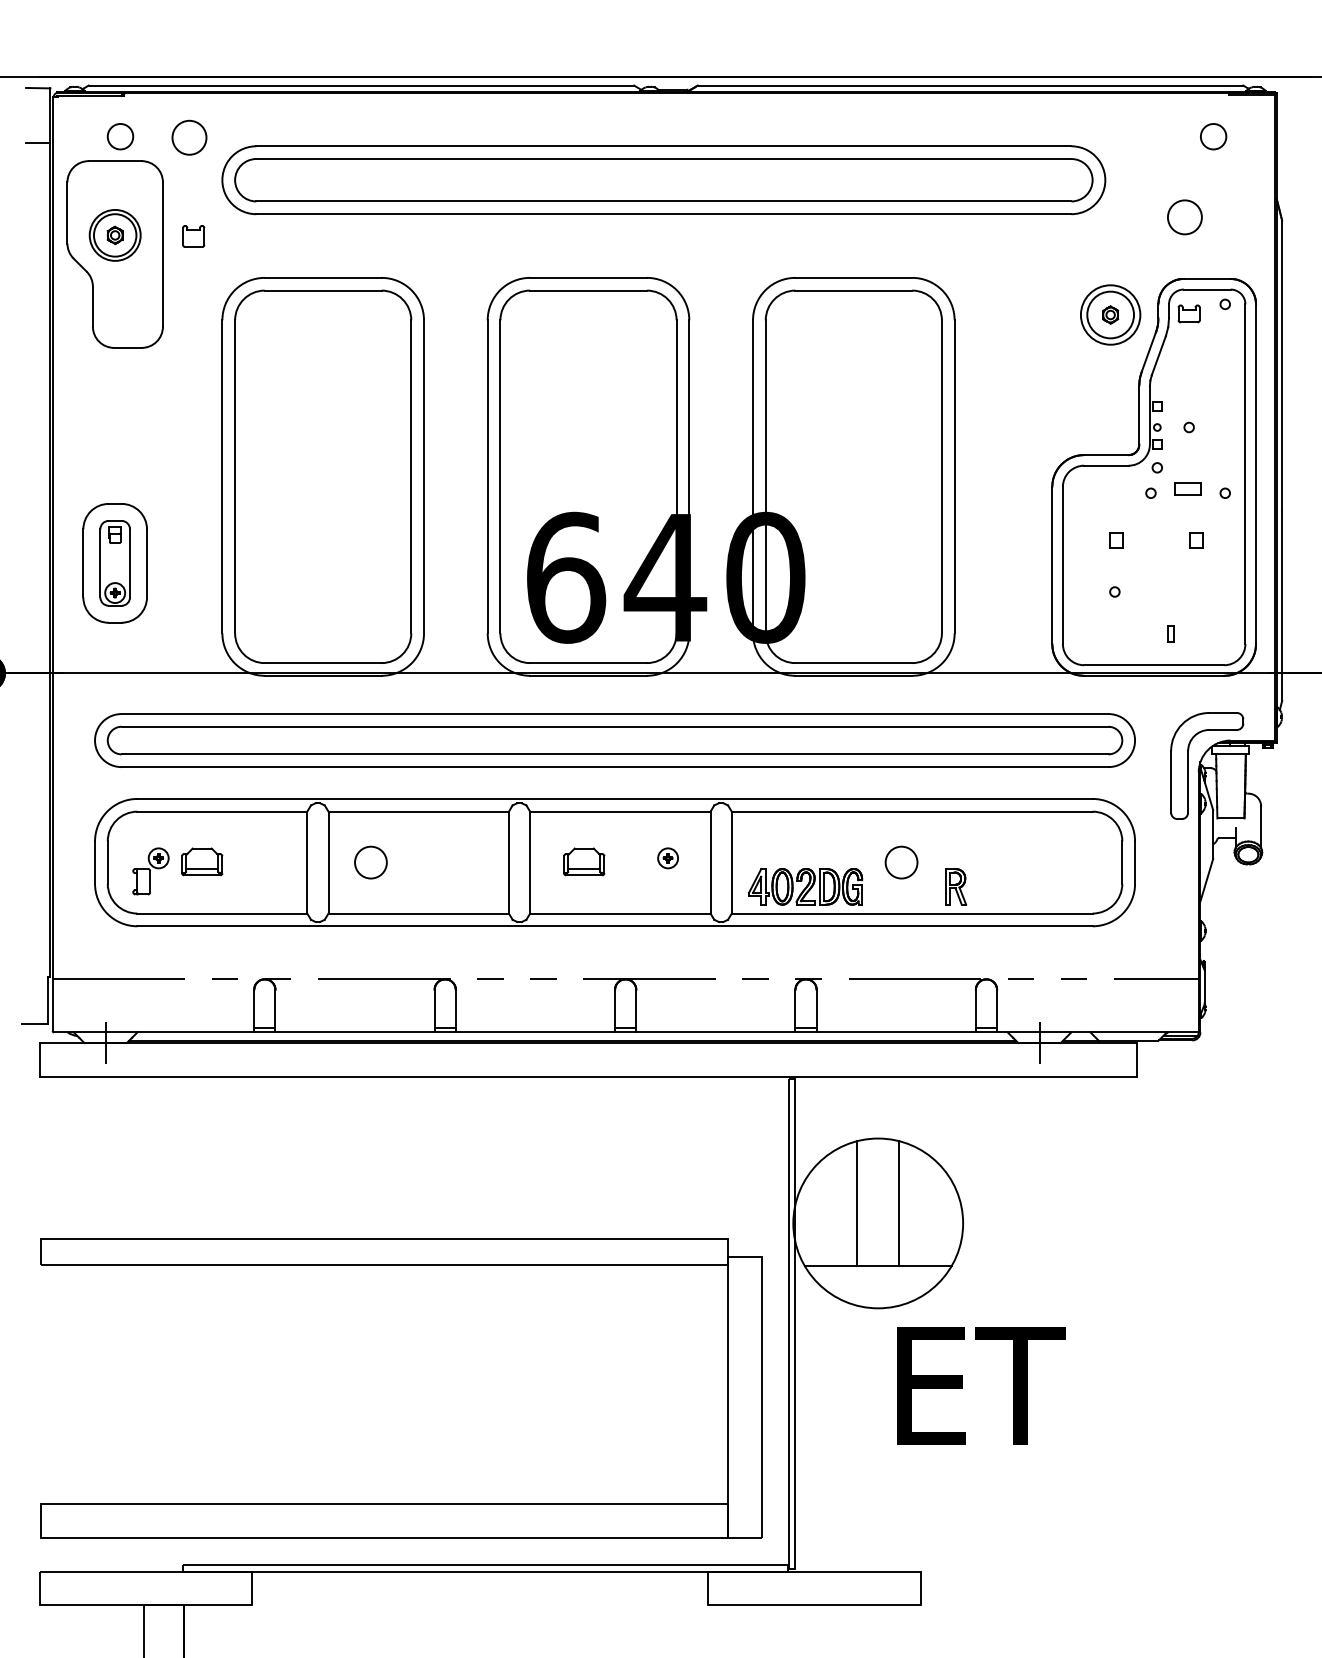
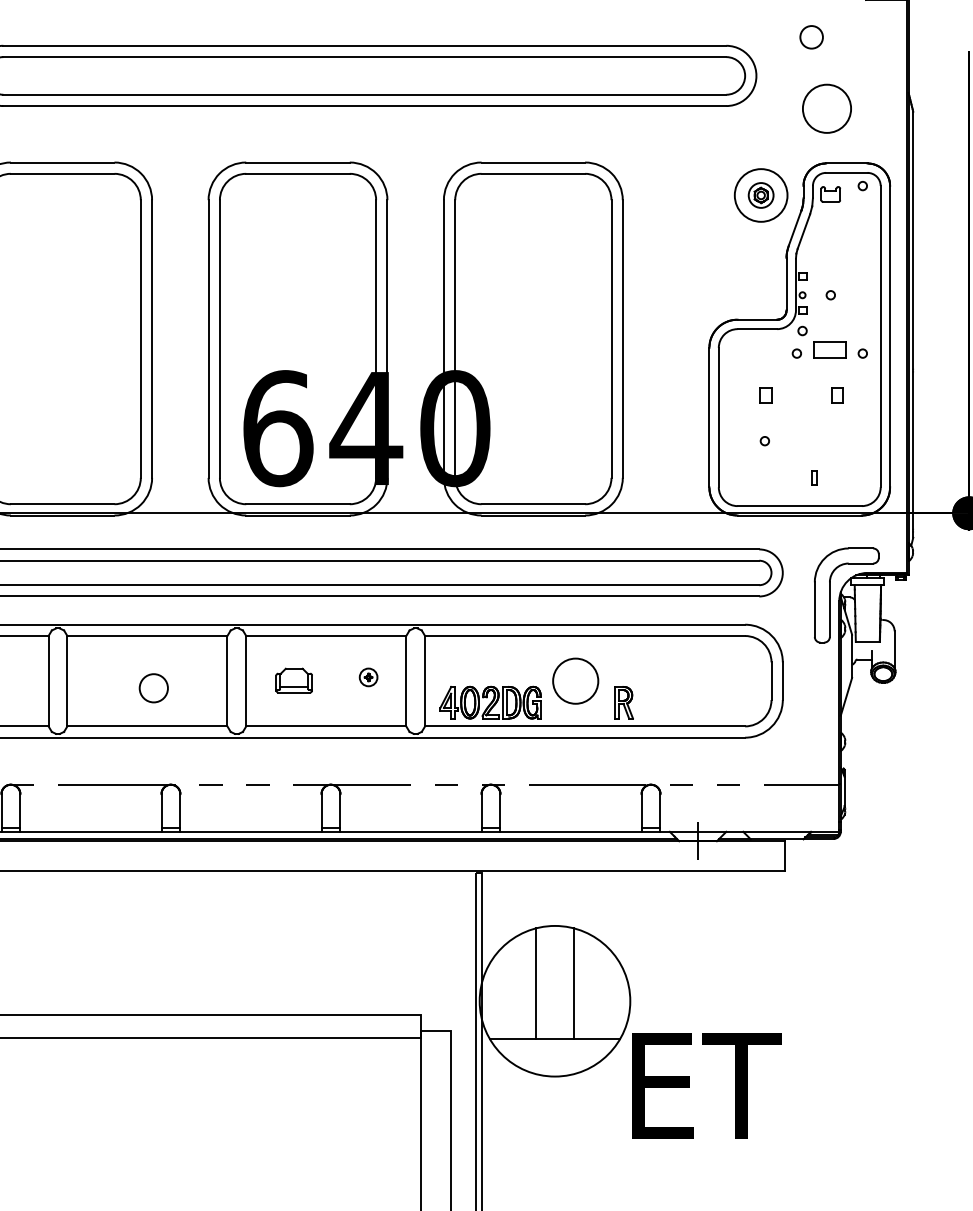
circle: (1213, 136) -> (811, 37), moved
circle: (1184, 217) -> (826, 108), size x1.6
circle: (1110, 314) -> (761, 195), size x0.6
part: (1187, 488) -> (829, 349), size x1.4
circle: (370, 862) -> (153, 688), moved
circle: (901, 862) -> (575, 681), size x1.6
text: (981, 1385) -> (706, 1085), moved

